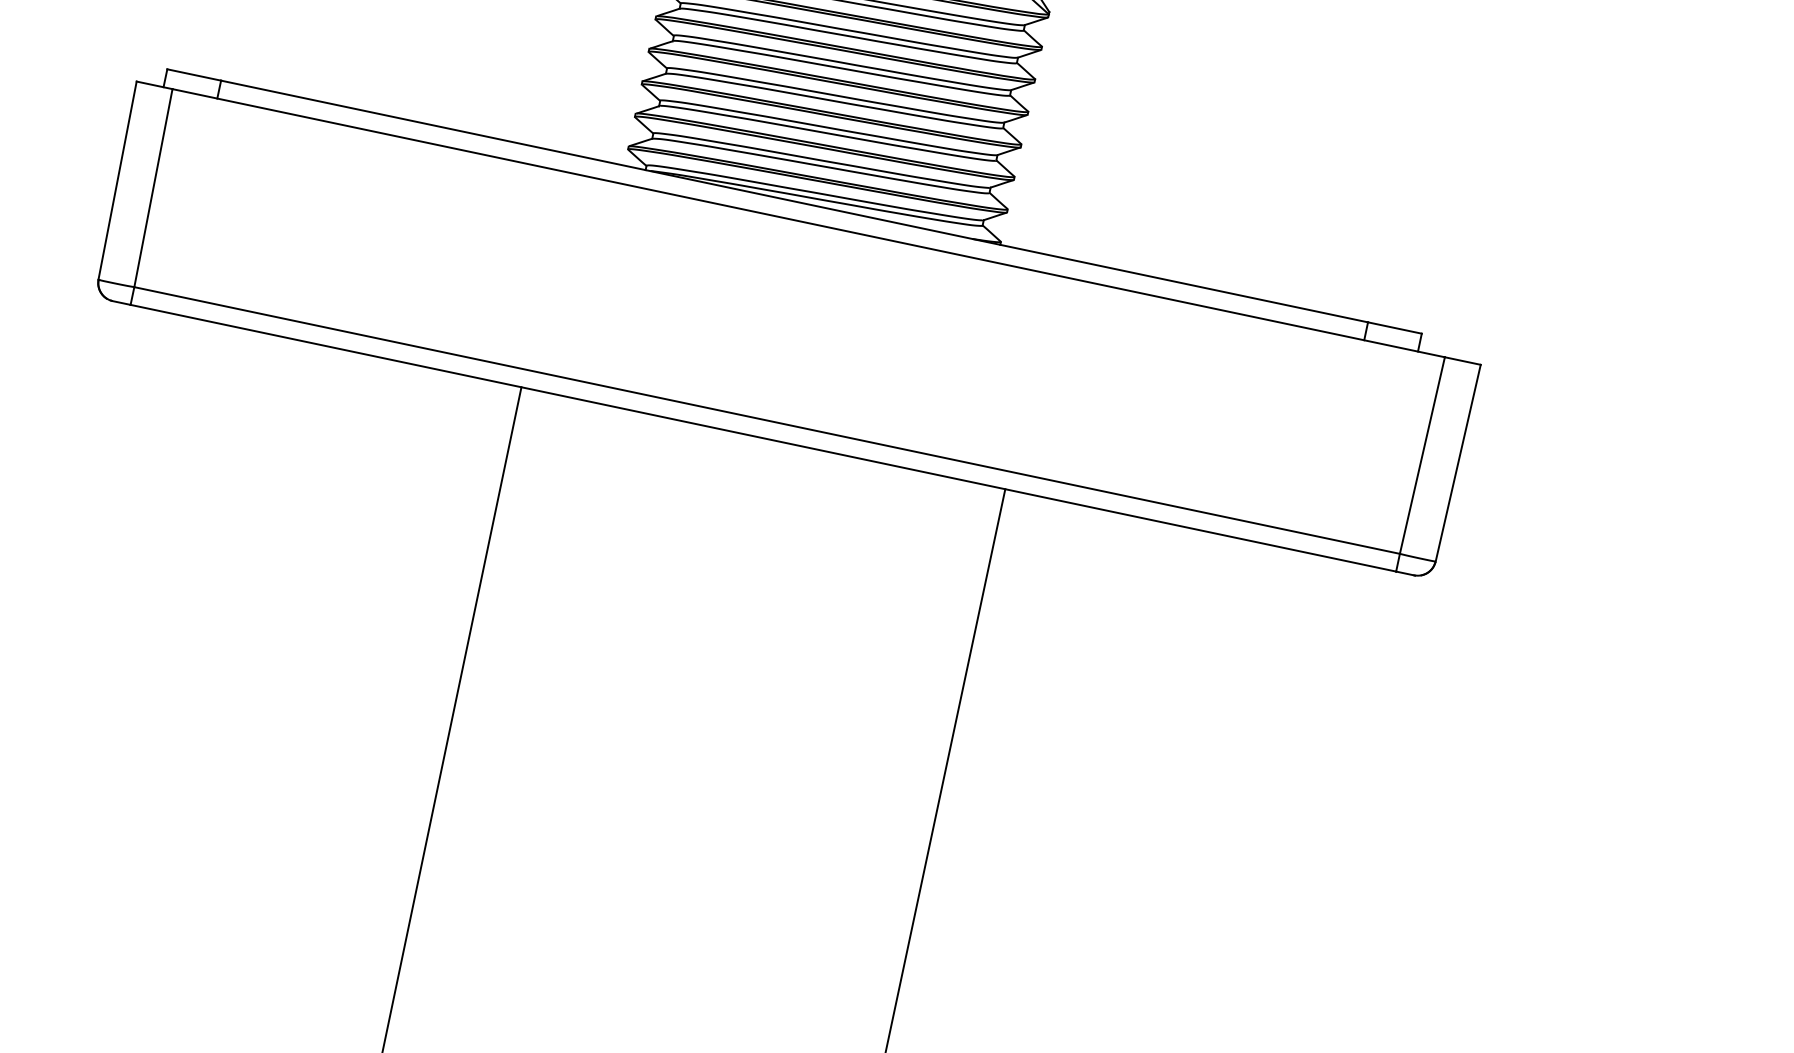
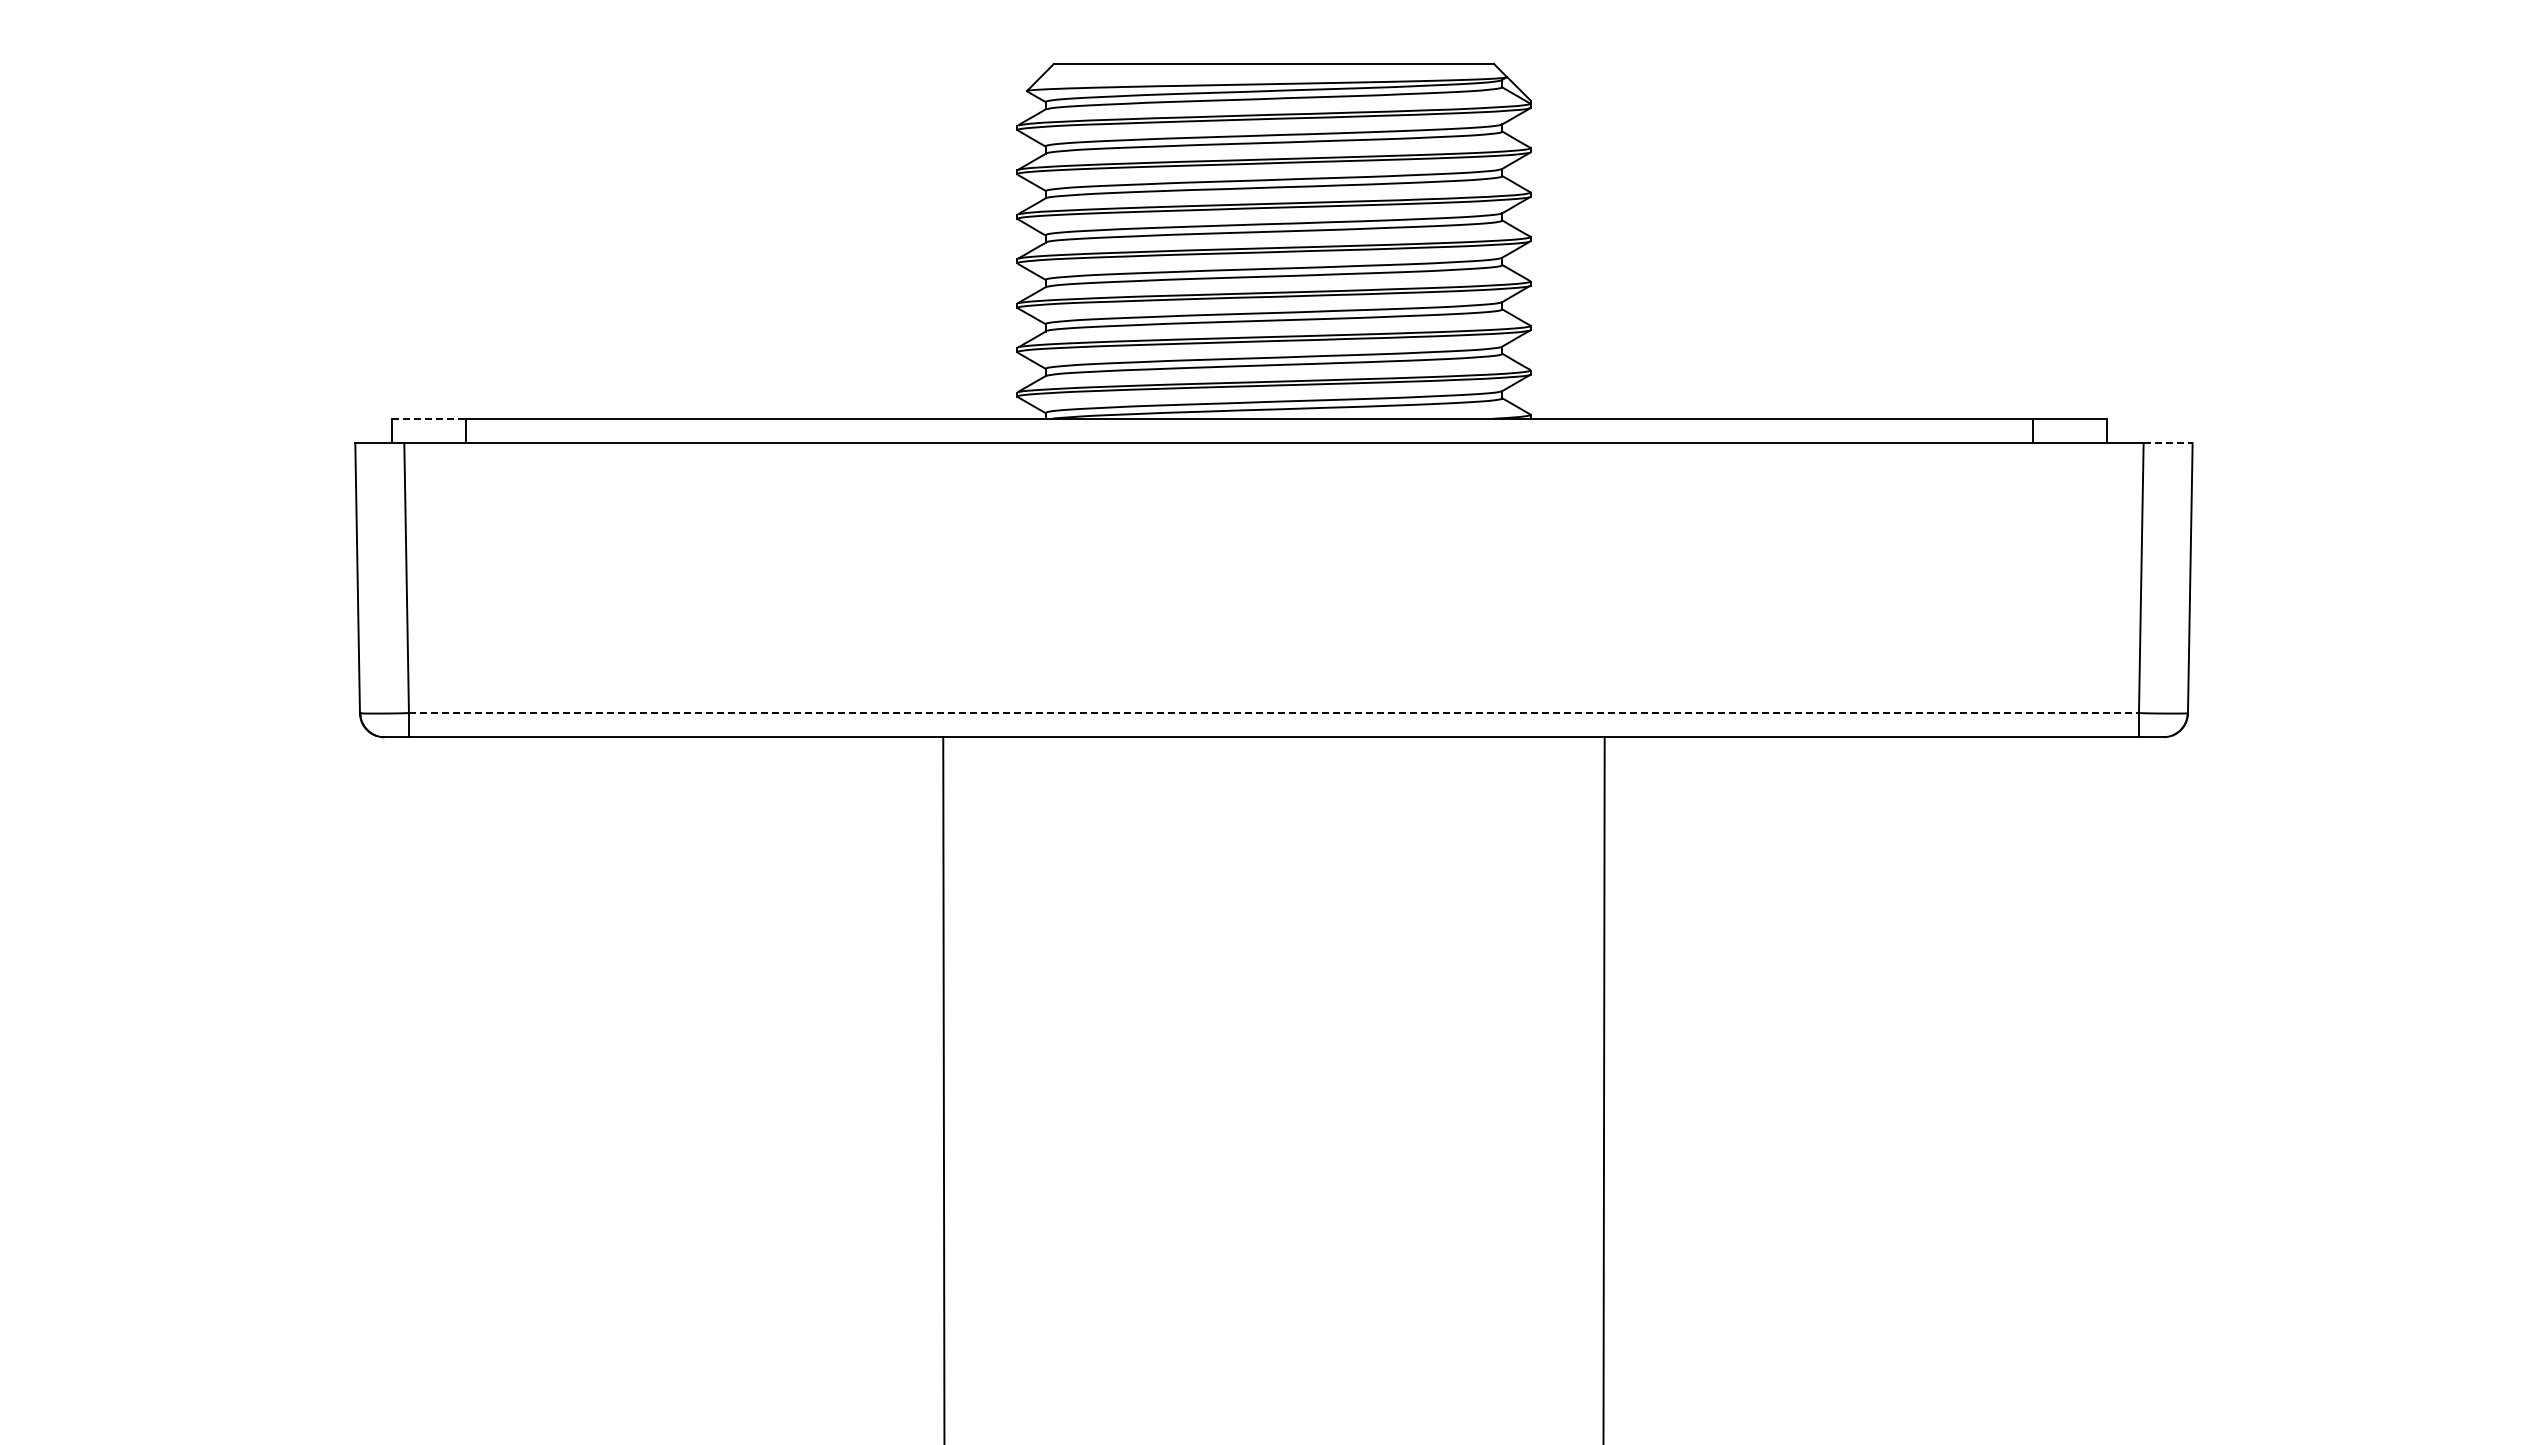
line: (194, 74) -> (428, 418), solid -> dashed
line: (1463, 361) -> (2168, 443), solid -> dashed
line: (767, 420) -> (1274, 713), solid -> dashed

